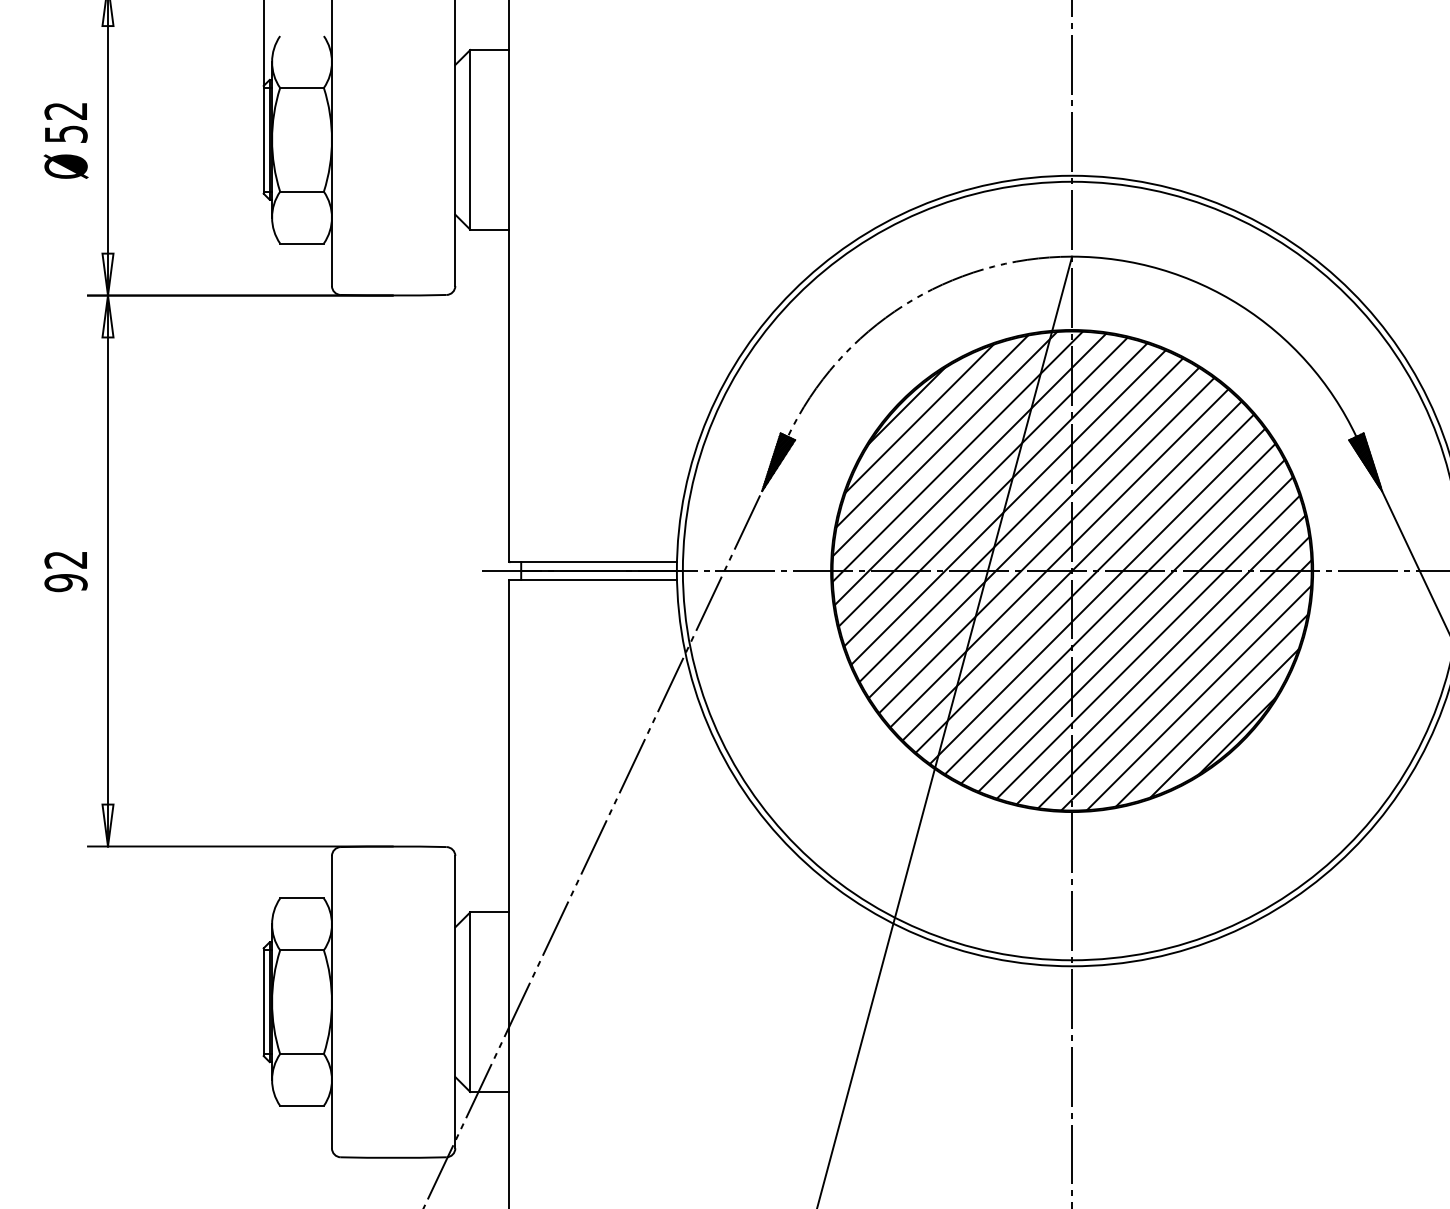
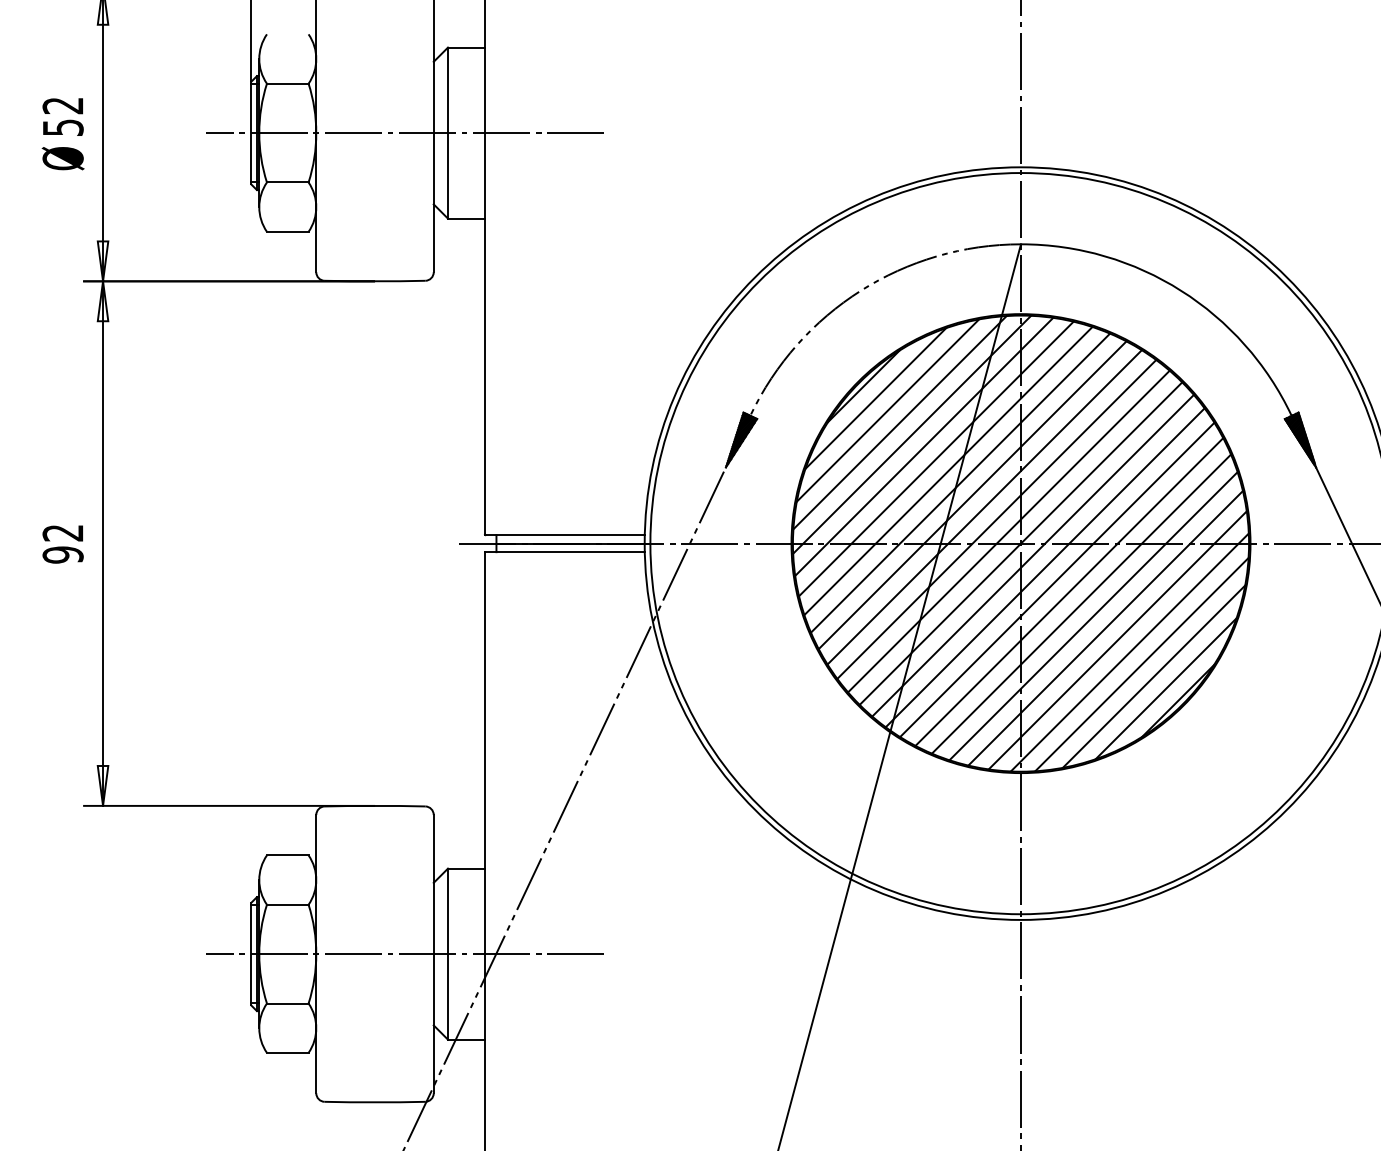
line: (424, 140) -> (404, 133), added
line: (424, 1002) -> (404, 954), added

